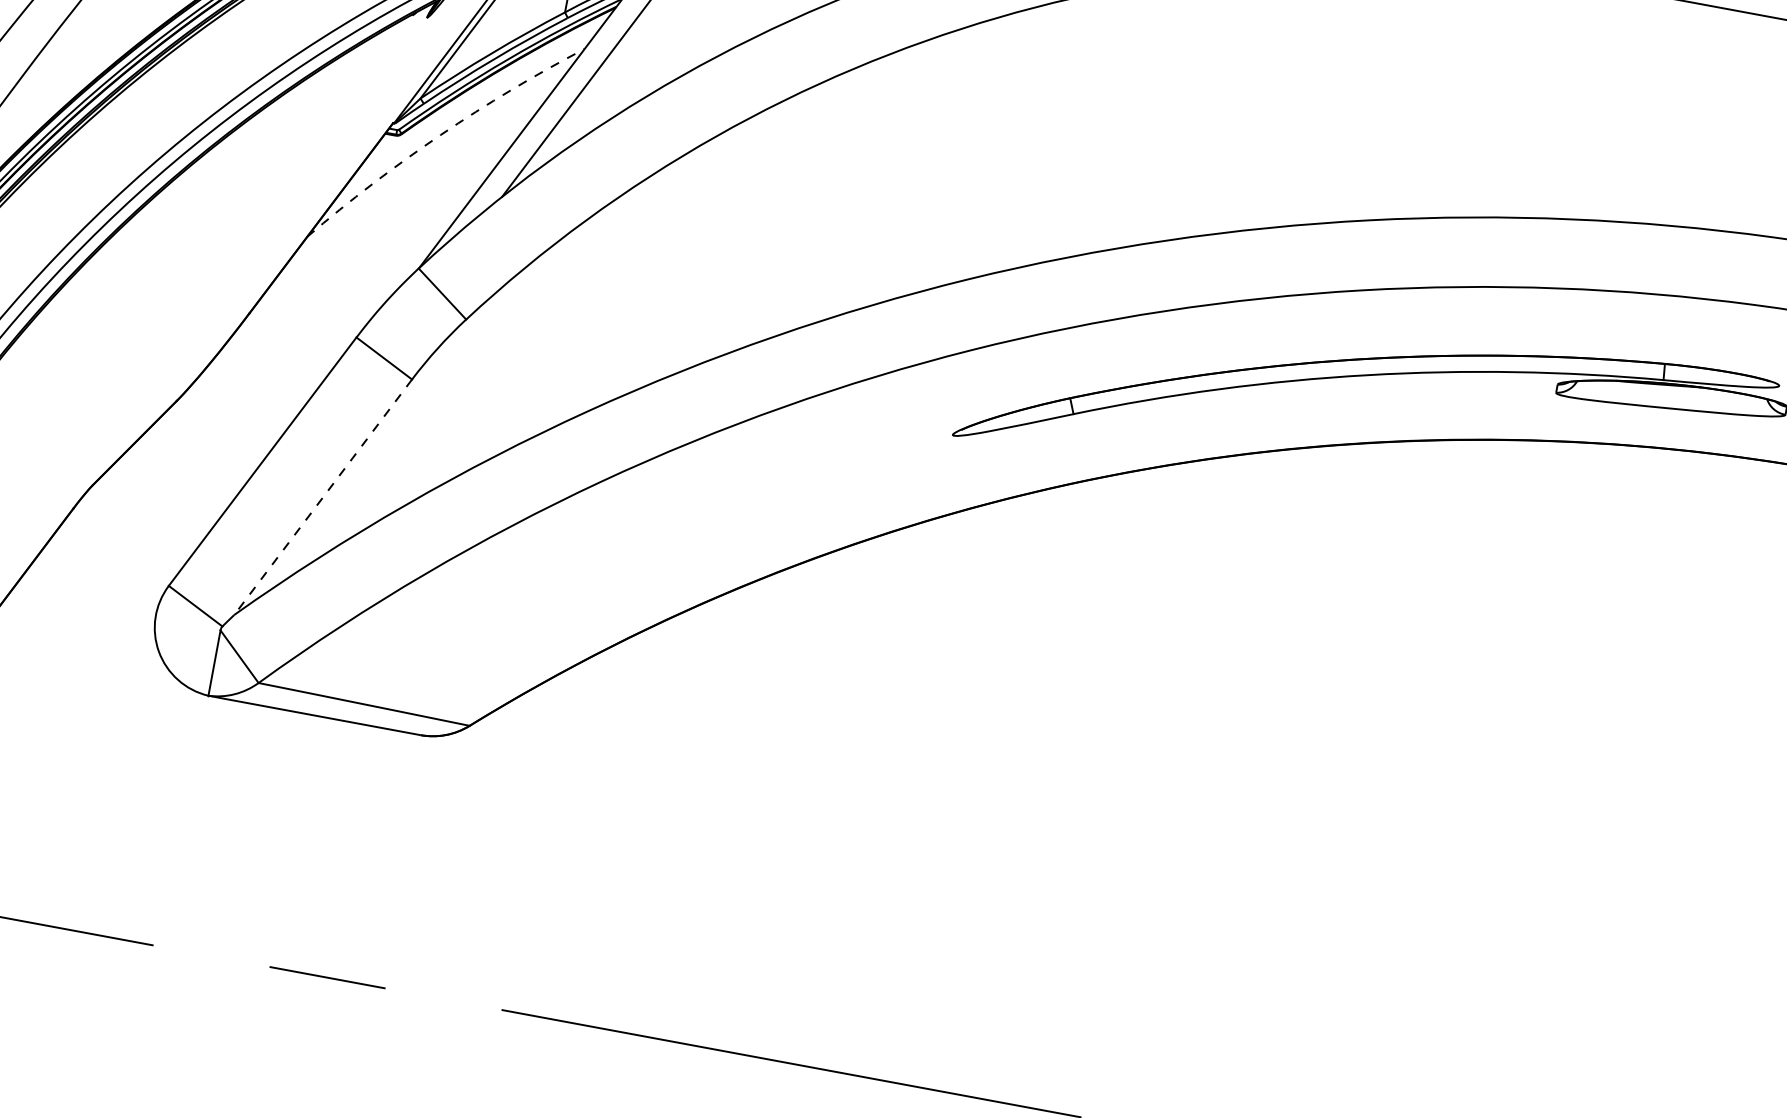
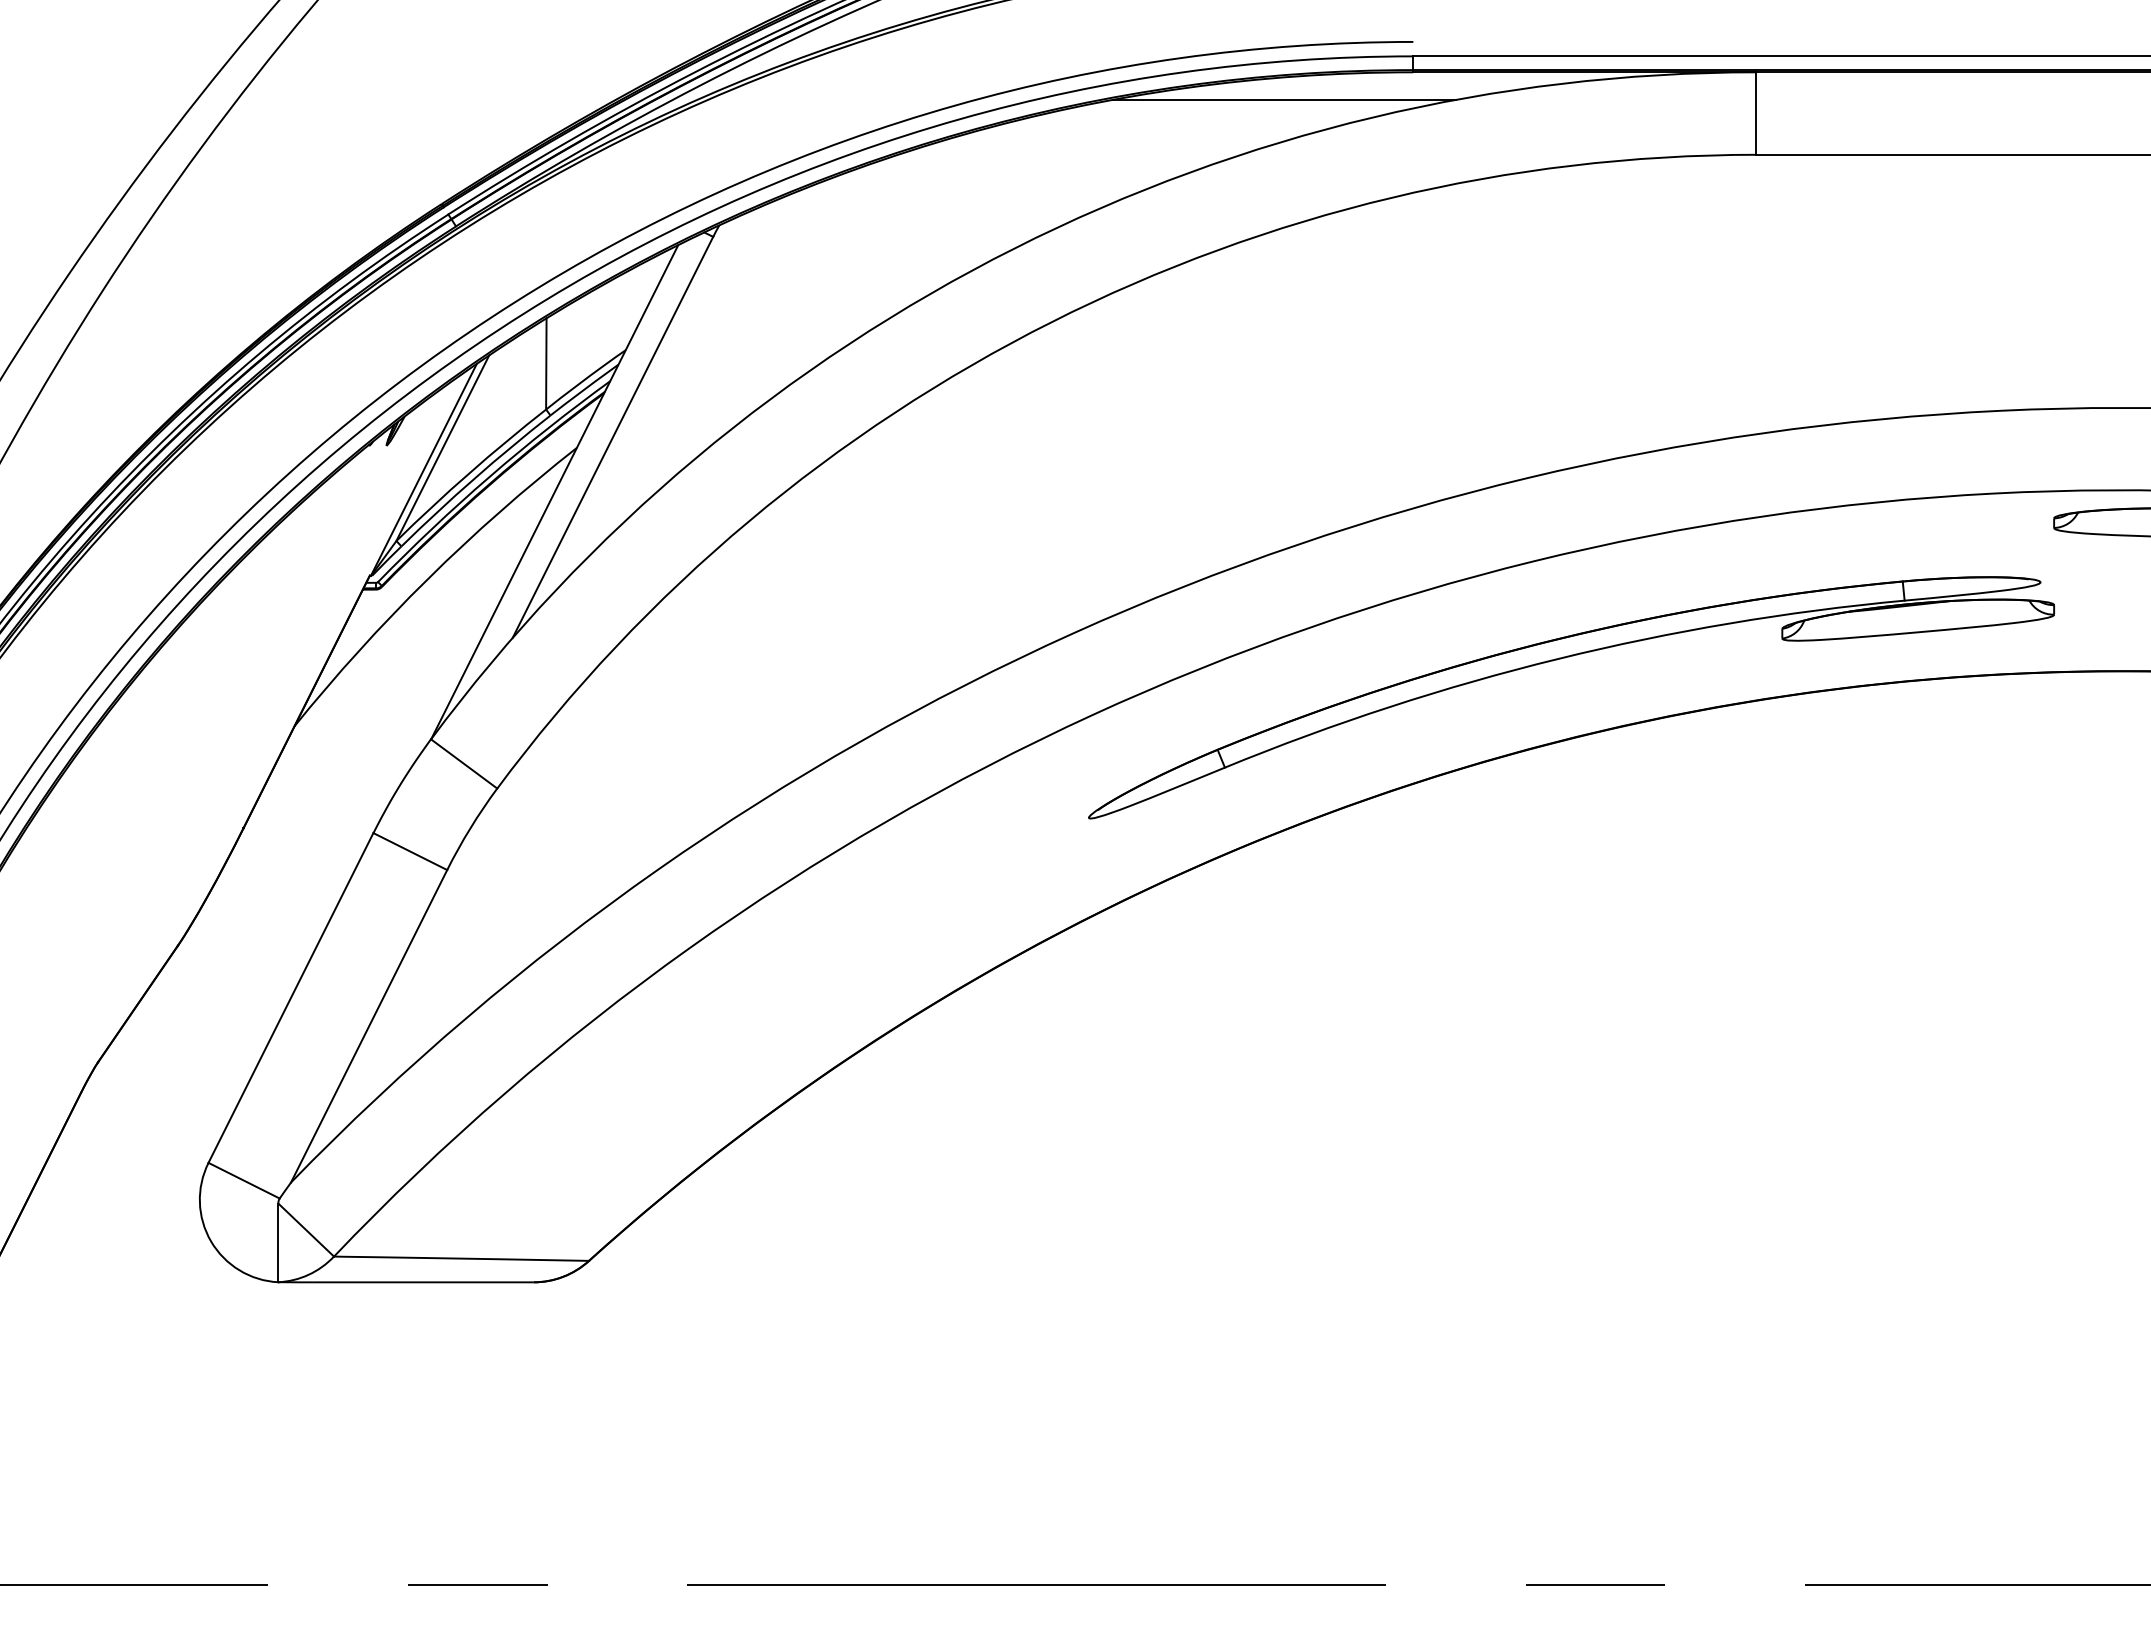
arc: (440, 135) -> (427, 579), dashed -> solid
line: (323, 497) -> (369, 1026), dashed -> solid

